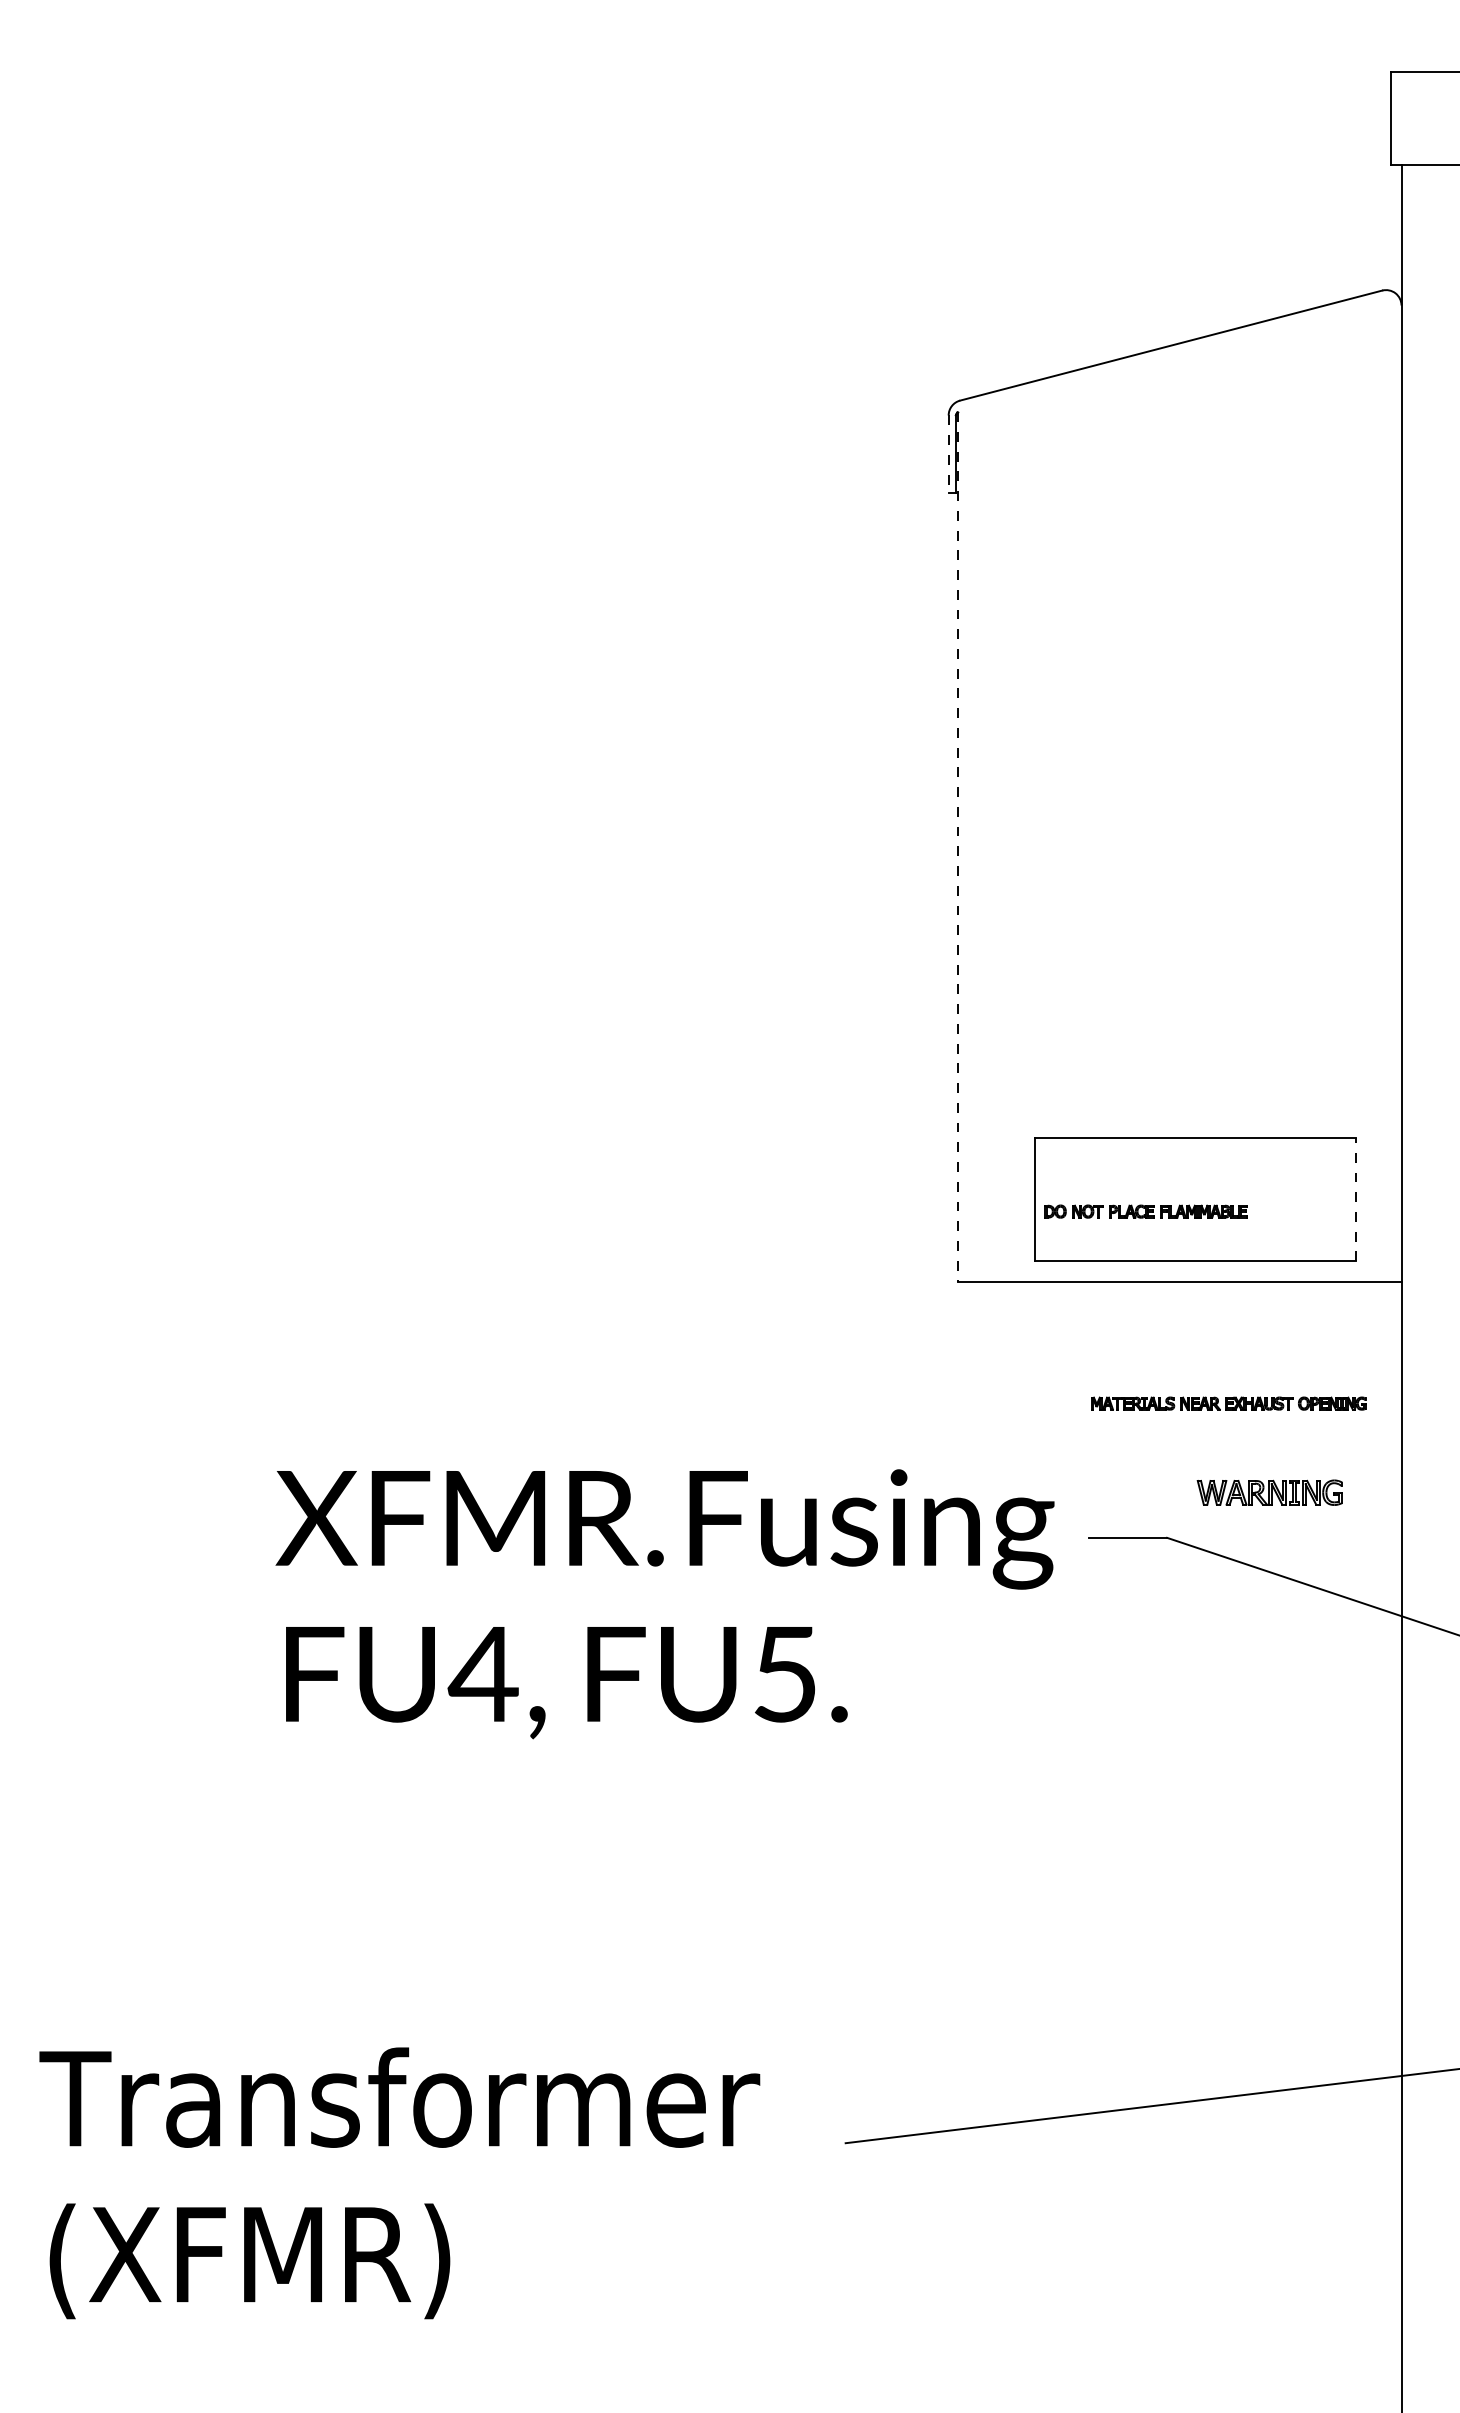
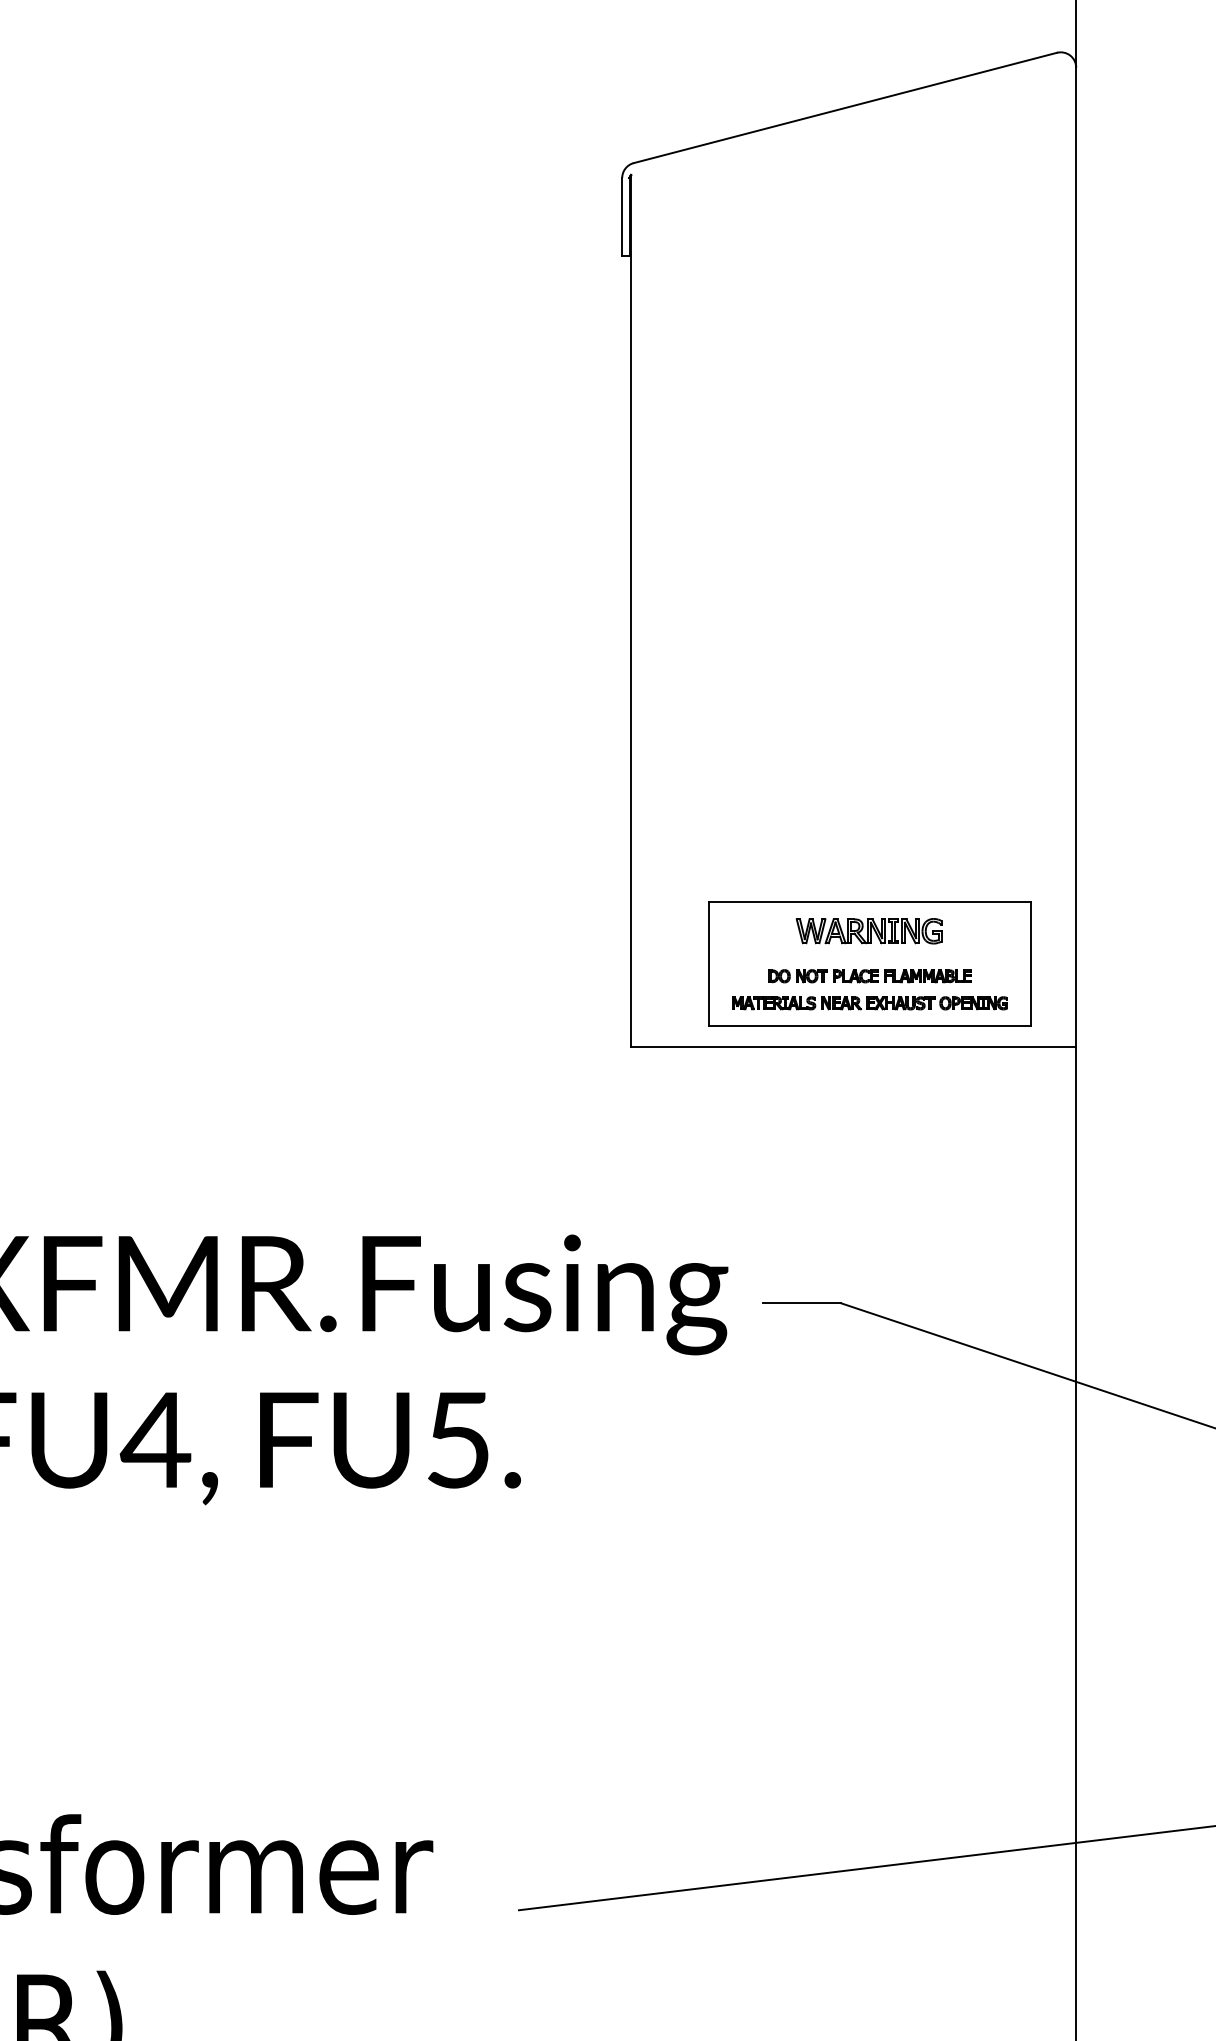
line: (948, 454) -> (622, 217), dashed -> solid
line: (957, 846) -> (631, 610), dashed -> solid
line: (1355, 1199) -> (1030, 964), dashed -> solid
part: (1145, 1211) -> (869, 976), moved
part: (1228, 1403) -> (869, 1003), moved
part: (1269, 1492) -> (868, 931), moved

